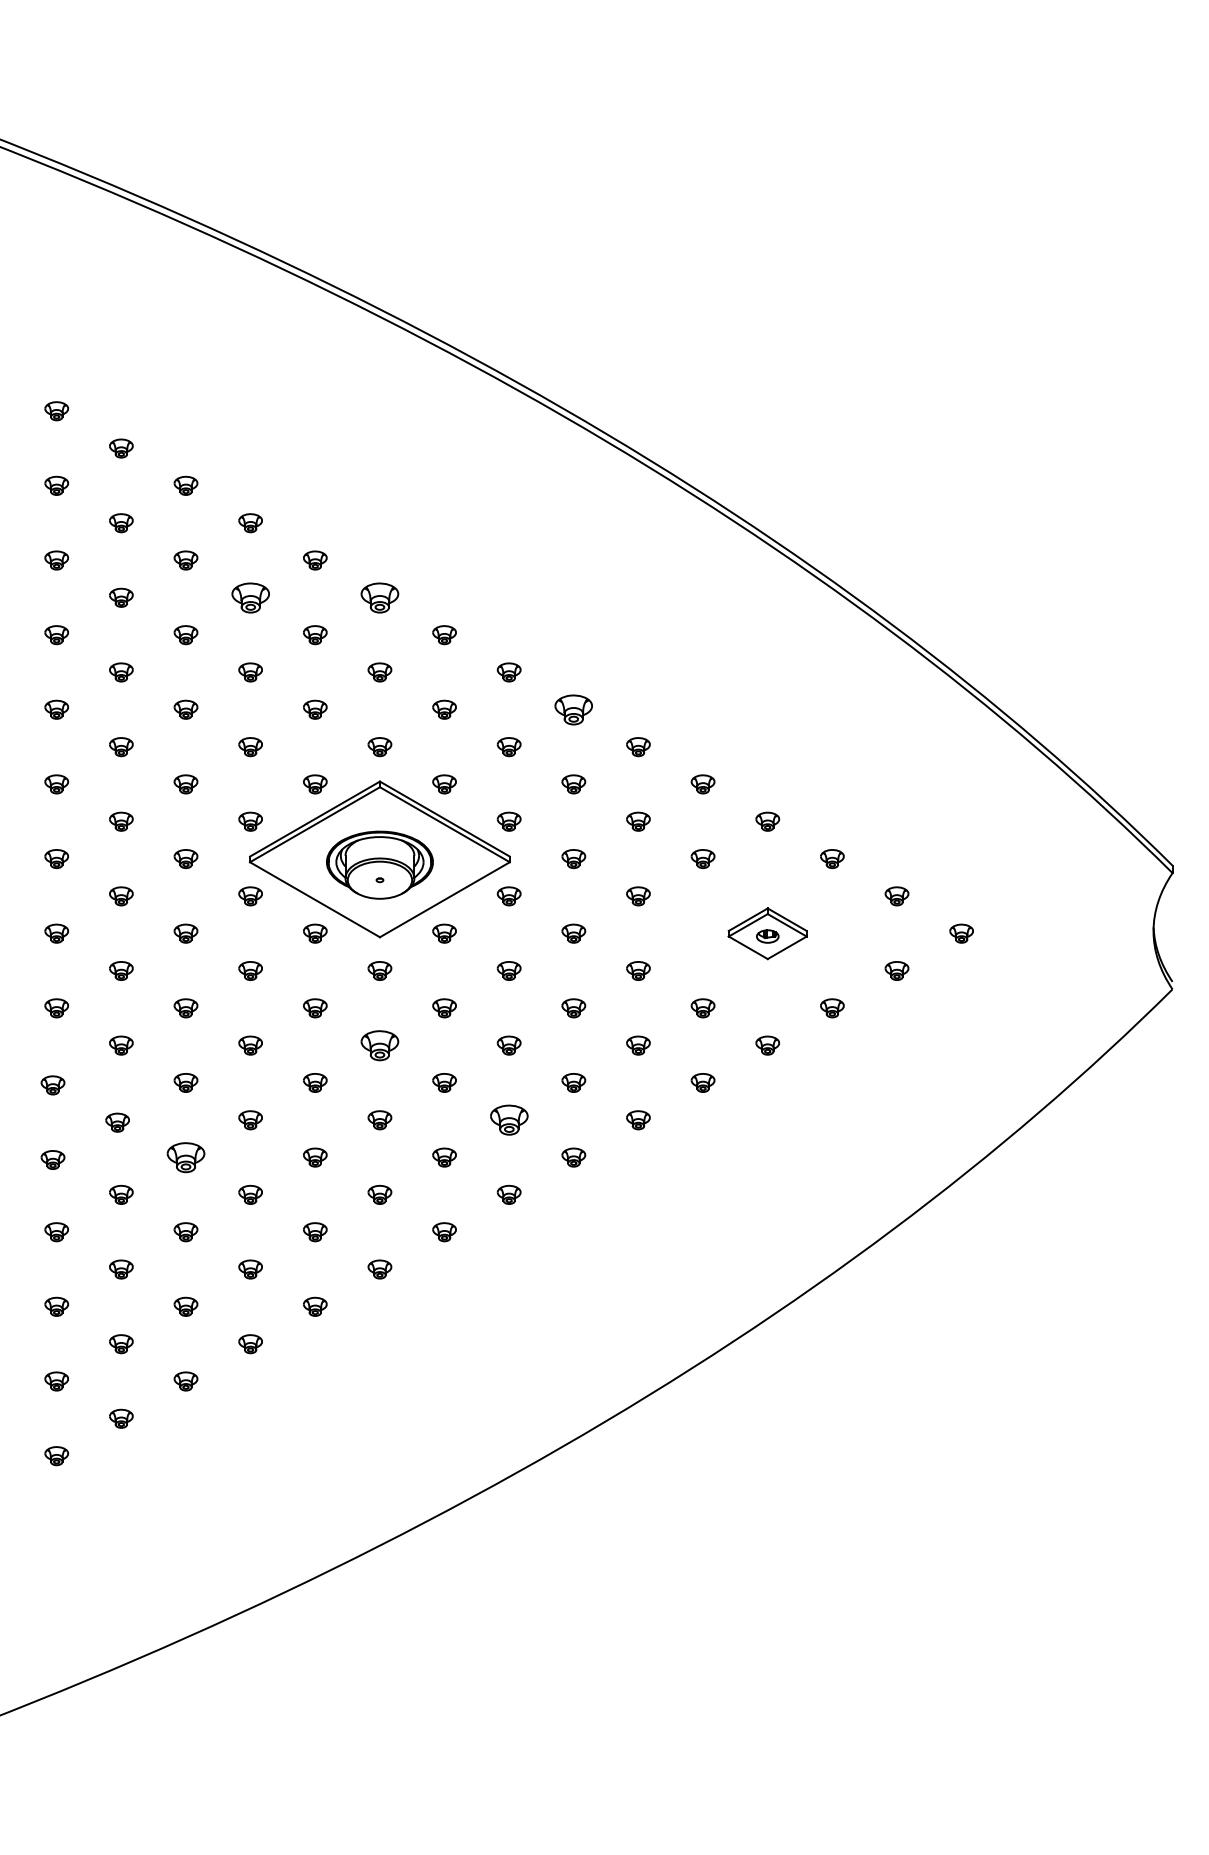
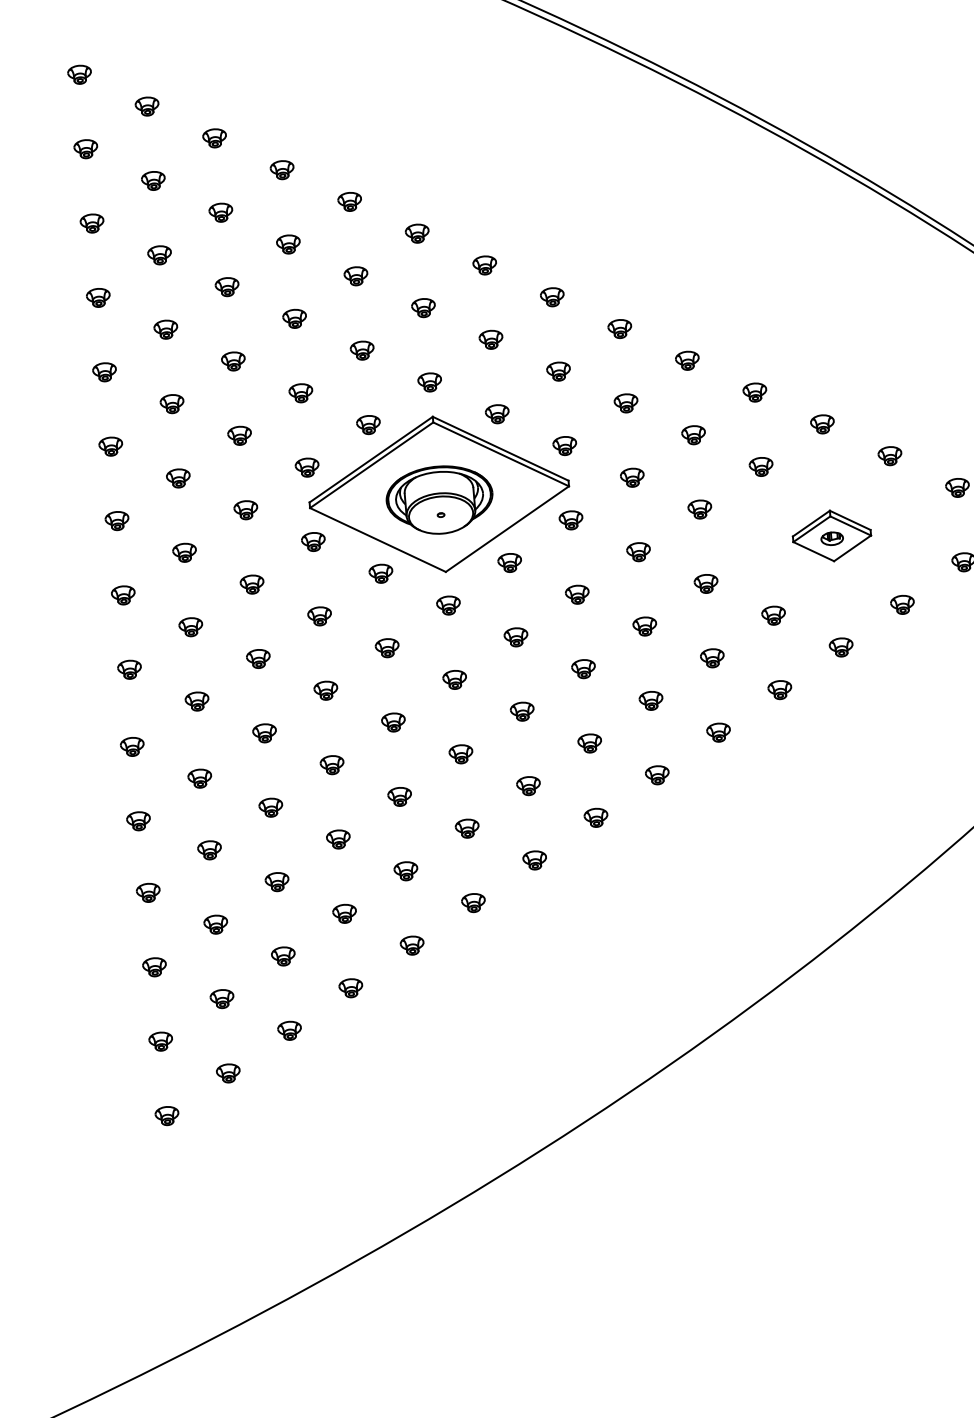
part: (250, 597) -> (288, 244), size x0.62
part: (379, 597) -> (416, 233), size x0.62
part: (573, 709) -> (619, 328), size x0.62
part: (379, 1045) -> (454, 679), size x0.62
part: (508, 1120) -> (589, 743), size x0.62
part: (185, 1157) -> (270, 807), size x0.62

